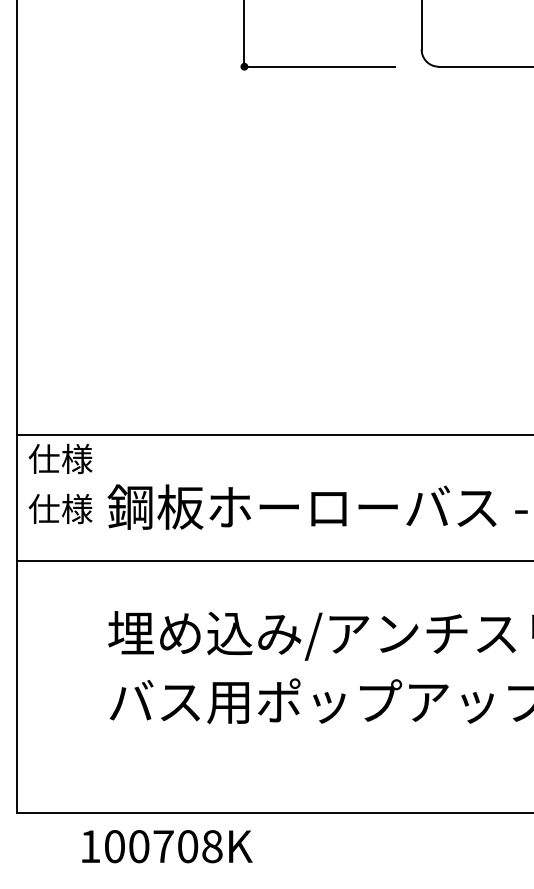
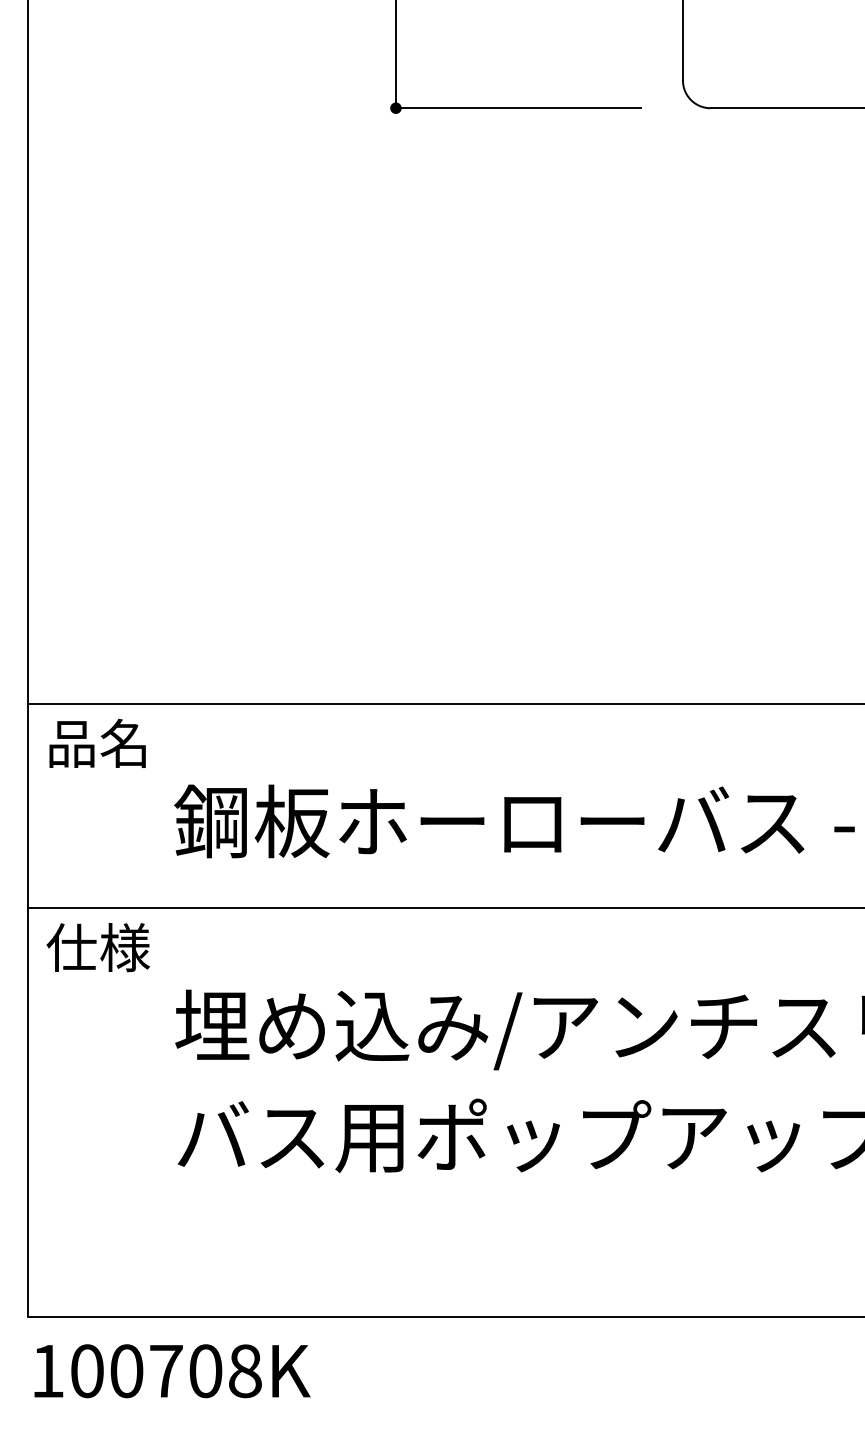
text: (60, 458) -> (98, 742), 仕様 -> 品名
text: (60, 508) -> (98, 946), moved
text: (167, 846) -> (172, 1370), moved

